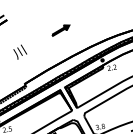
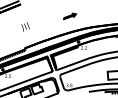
part: (61, 30) -> (70, 16), moved

